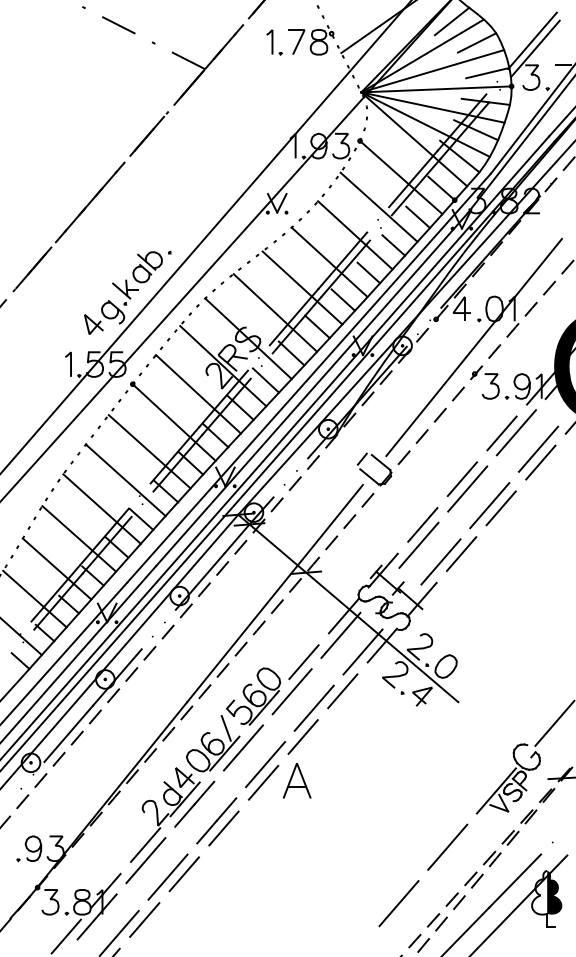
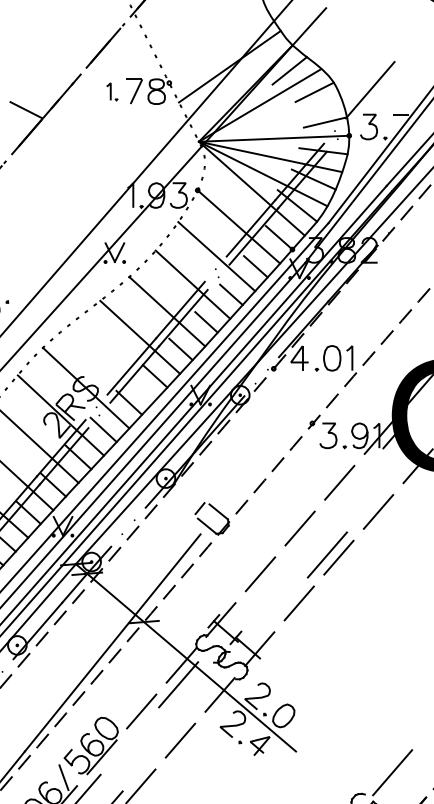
part: (274, 42) -> (112, 91), size x0.7
line: (535, 48) -> (373, 97), removed
line: (432, 71) -> (270, 120), removed
line: (275, 312) -> (113, 361), removed
line: (473, 347) -> (311, 396), removed
line: (515, 432) -> (353, 481), removed
line: (538, 448) -> (376, 497), removed
line: (467, 488) -> (305, 537), removed
line: (418, 544) -> (256, 593), removed
line: (440, 561) -> (278, 610), removed
line: (362, 651) -> (200, 700), removed
line: (291, 691) -> (129, 740), removed
line: (313, 707) -> (151, 756), removed

